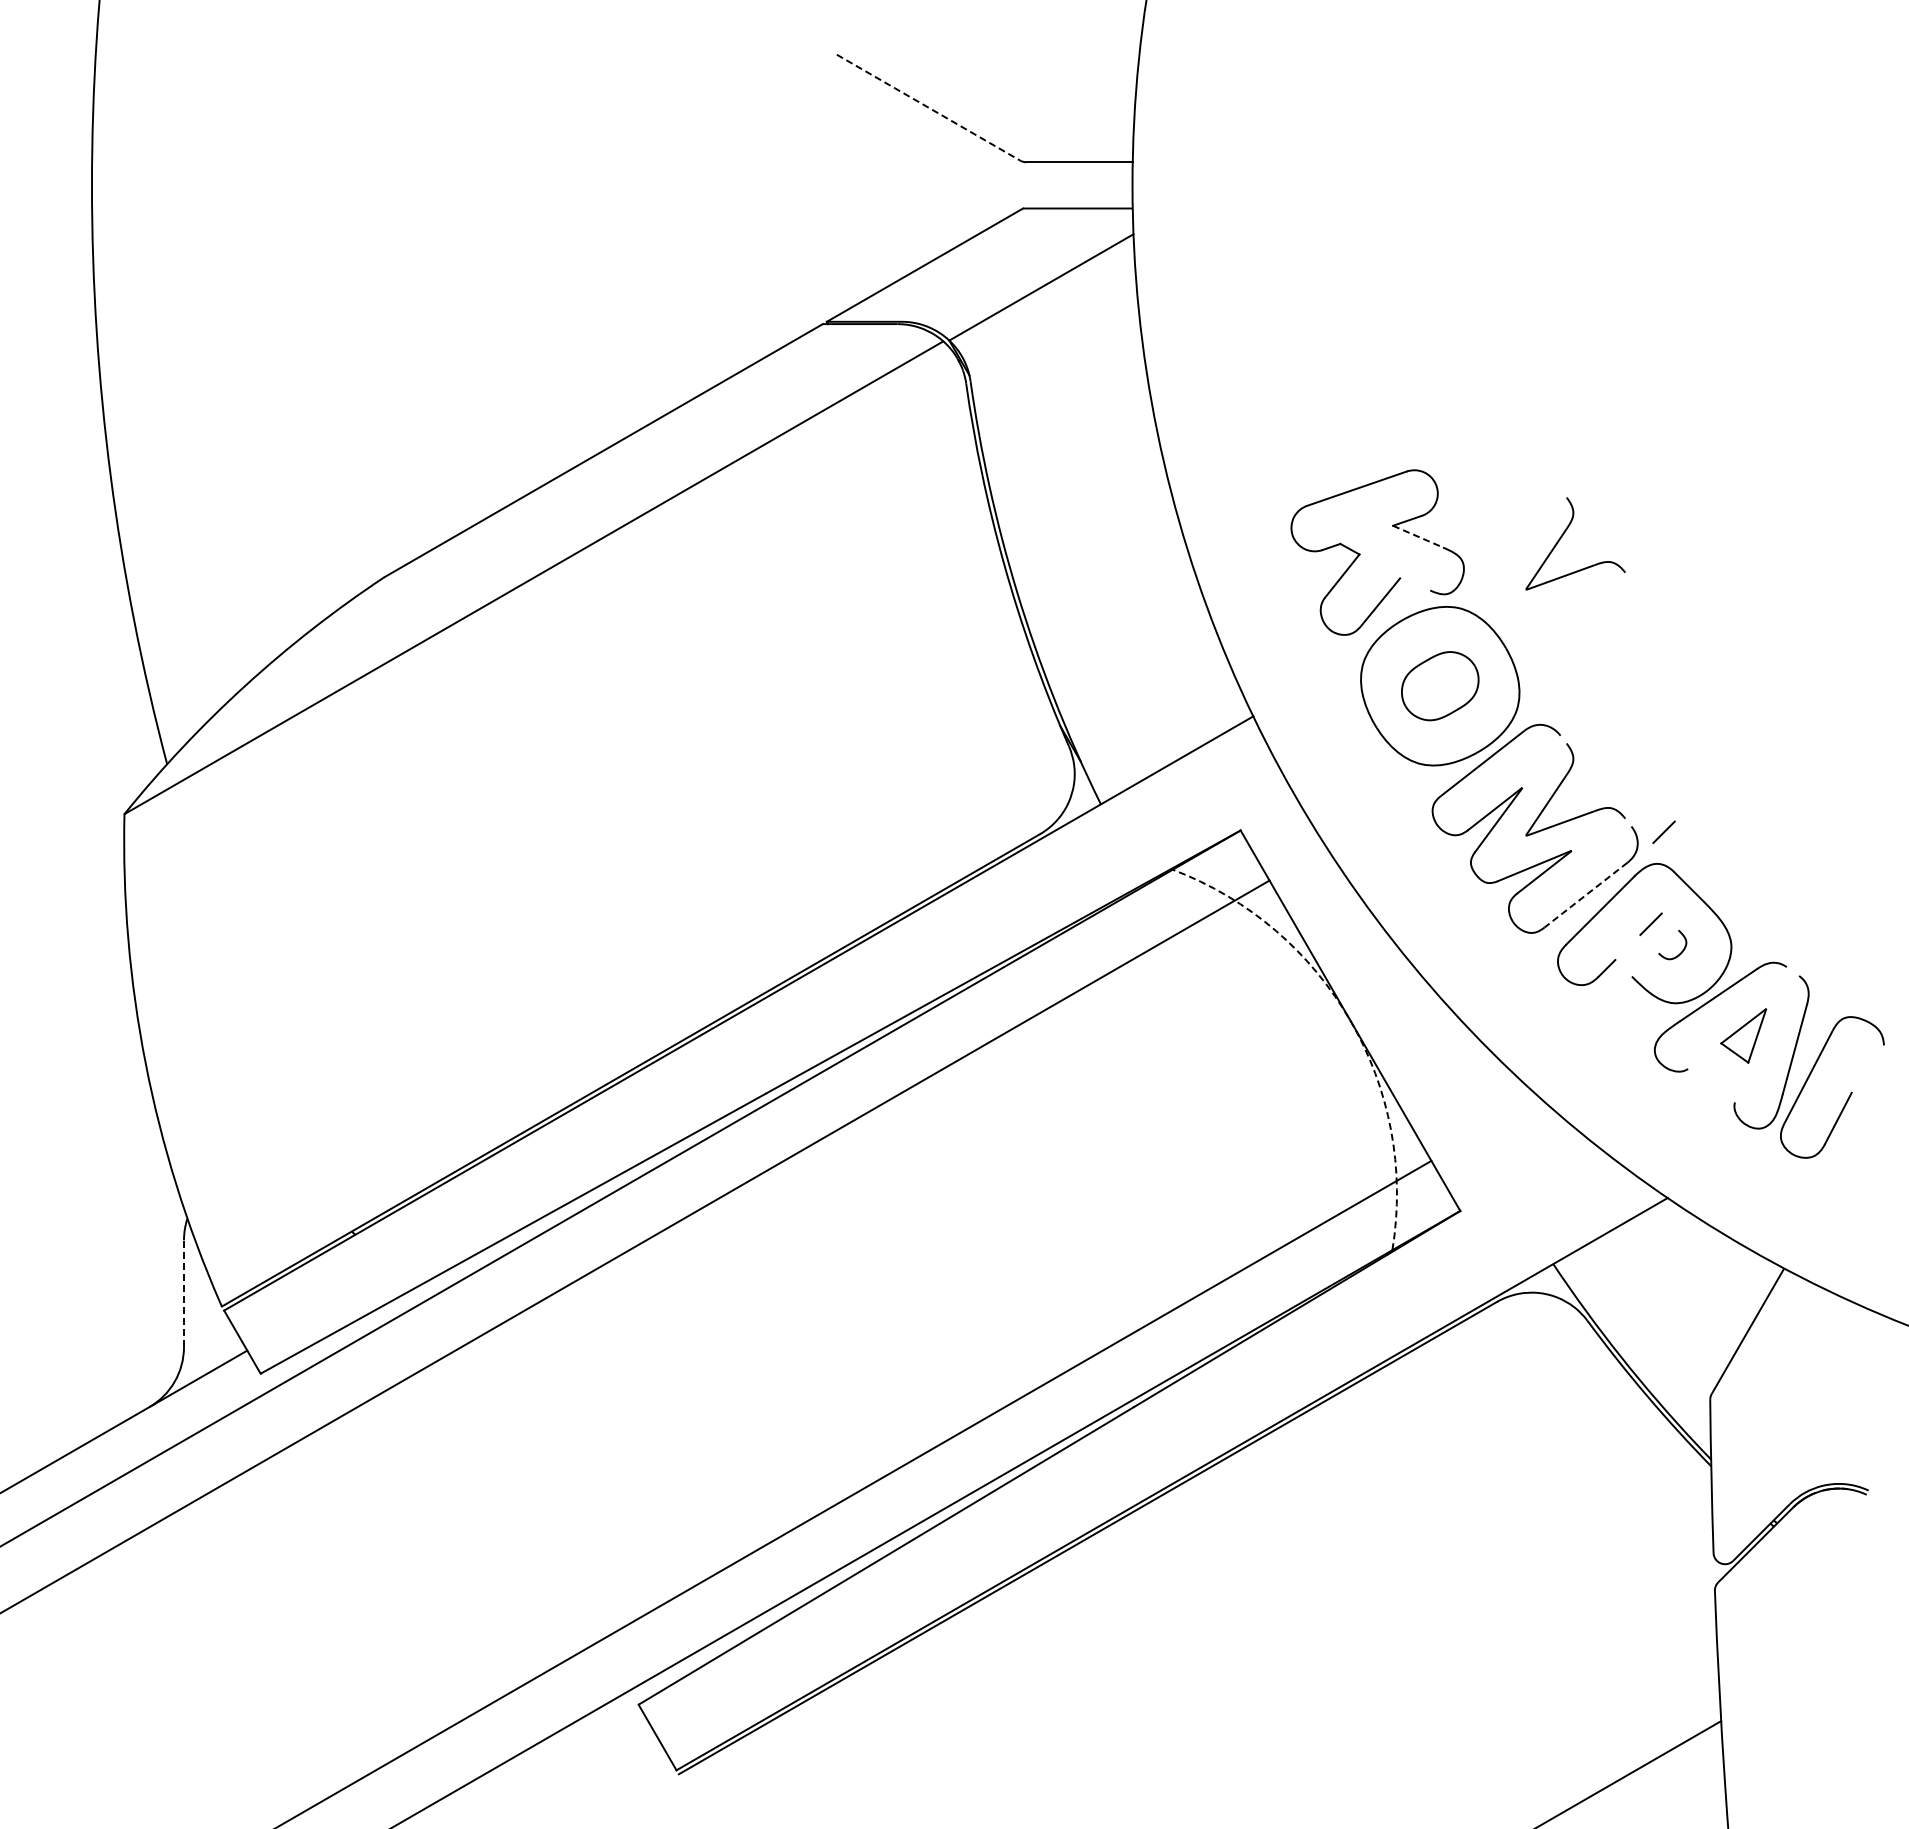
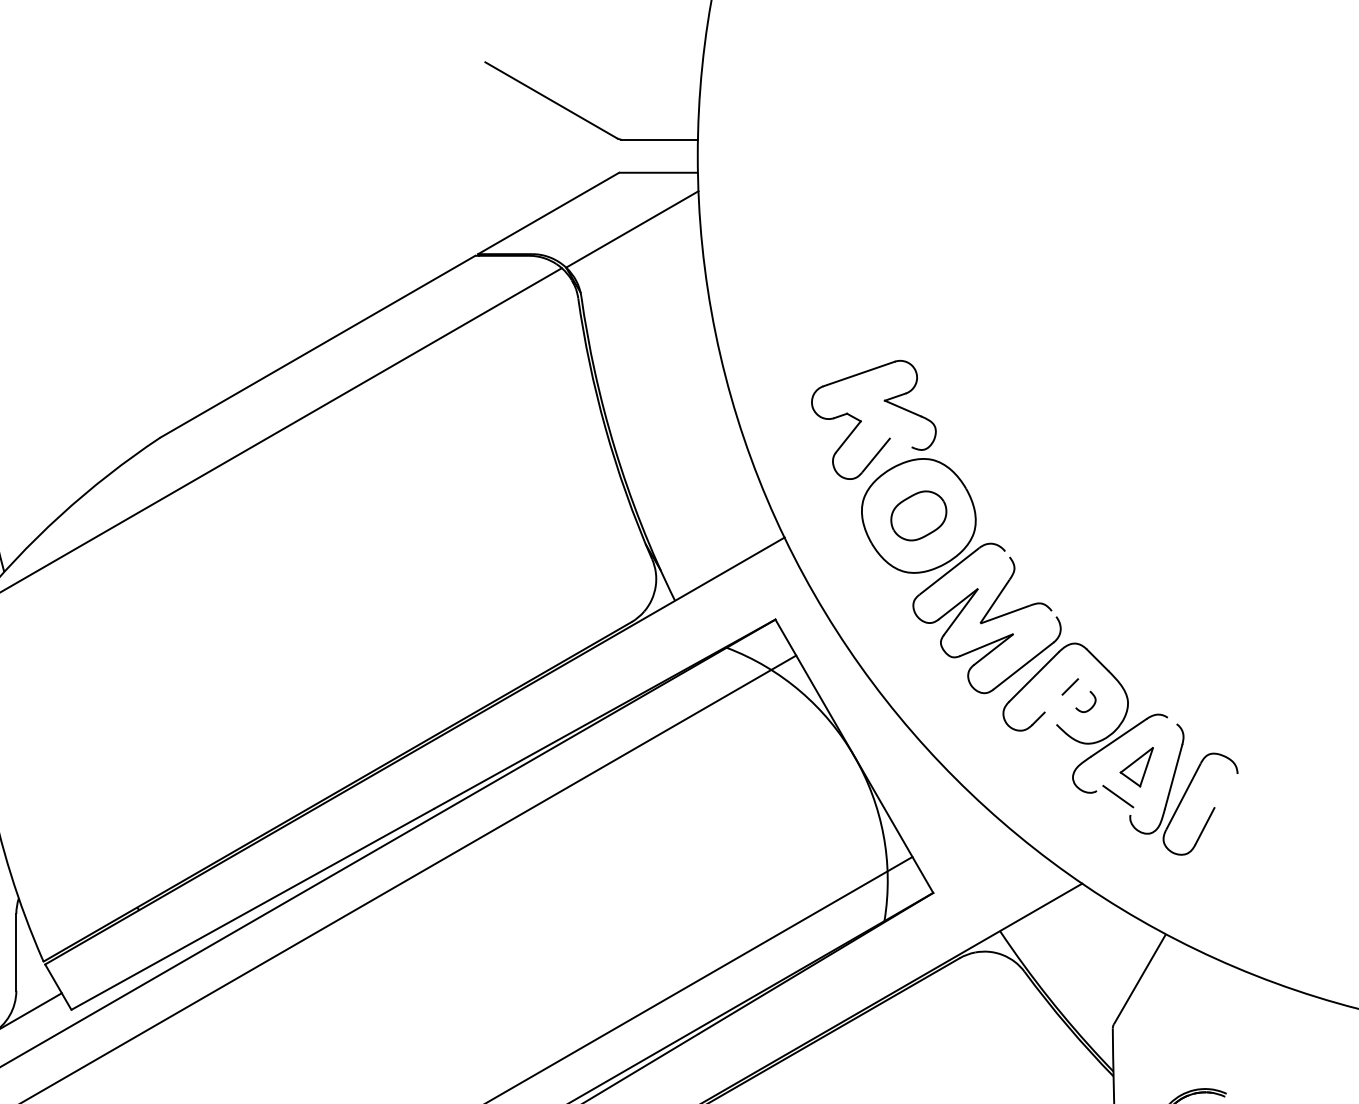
line: (928, 107) -> (551, 100), dashed -> solid
part: (1564, 534) -> (1008, 406), removed
line: (1418, 536) -> (903, 408), dashed -> solid
line: (1663, 831) -> (1079, 620), removed
line: (1585, 895) -> (1023, 666), dashed -> solid
arc: (1350, 1020) -> (854, 756), dashed -> solid
line: (1717, 1076) -> (1118, 796), added
line: (183, 1293) -> (16, 952), dashed -> solid

